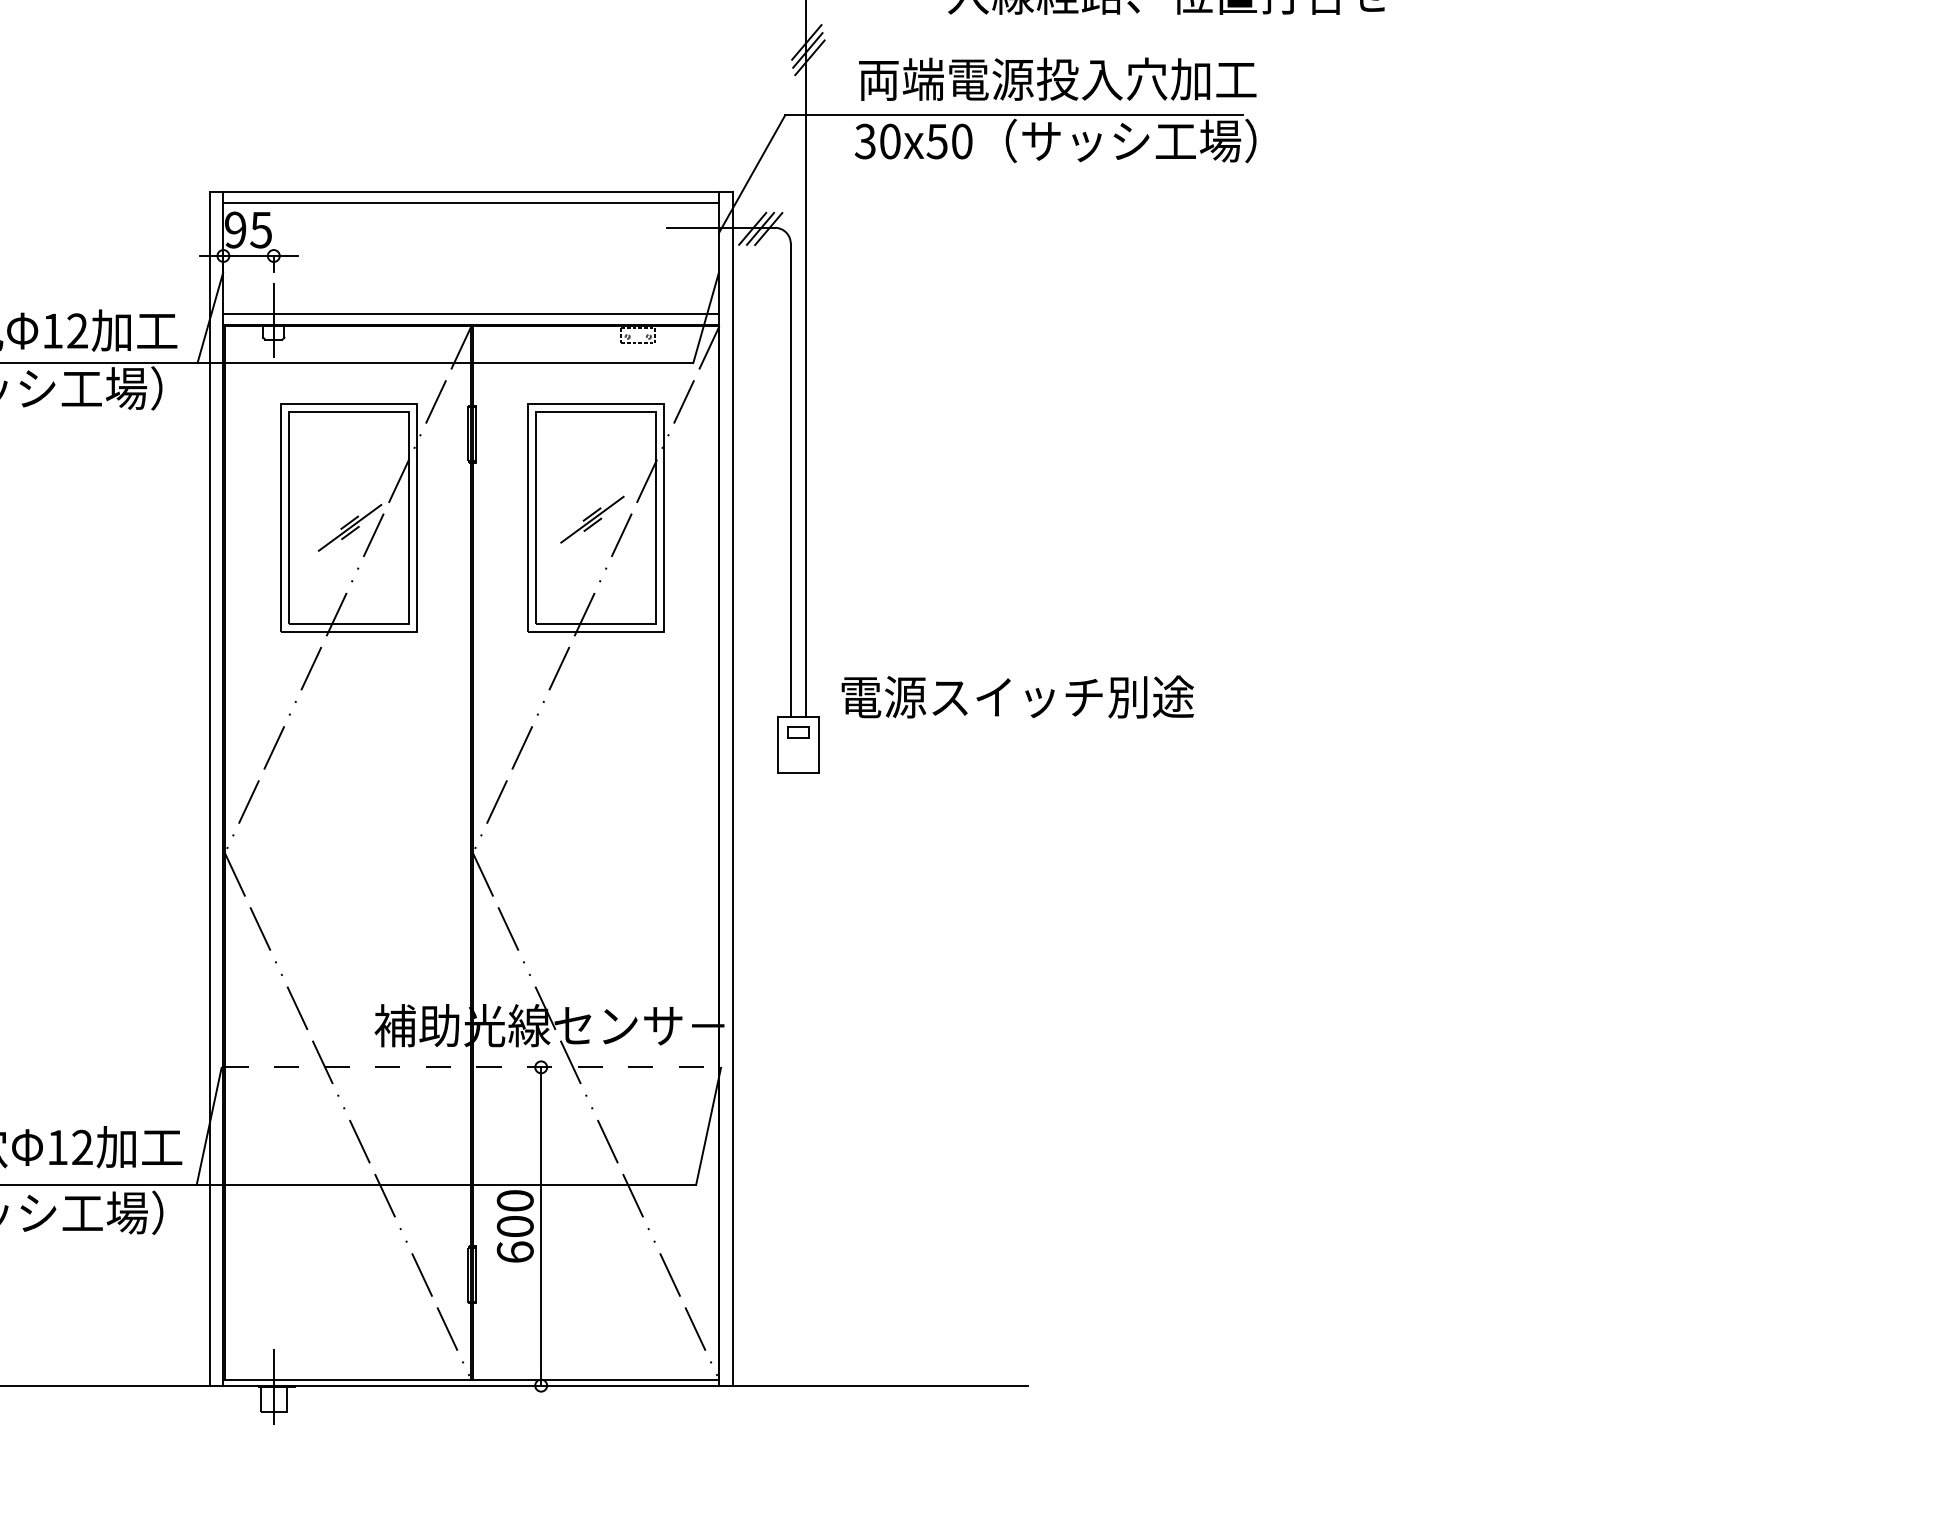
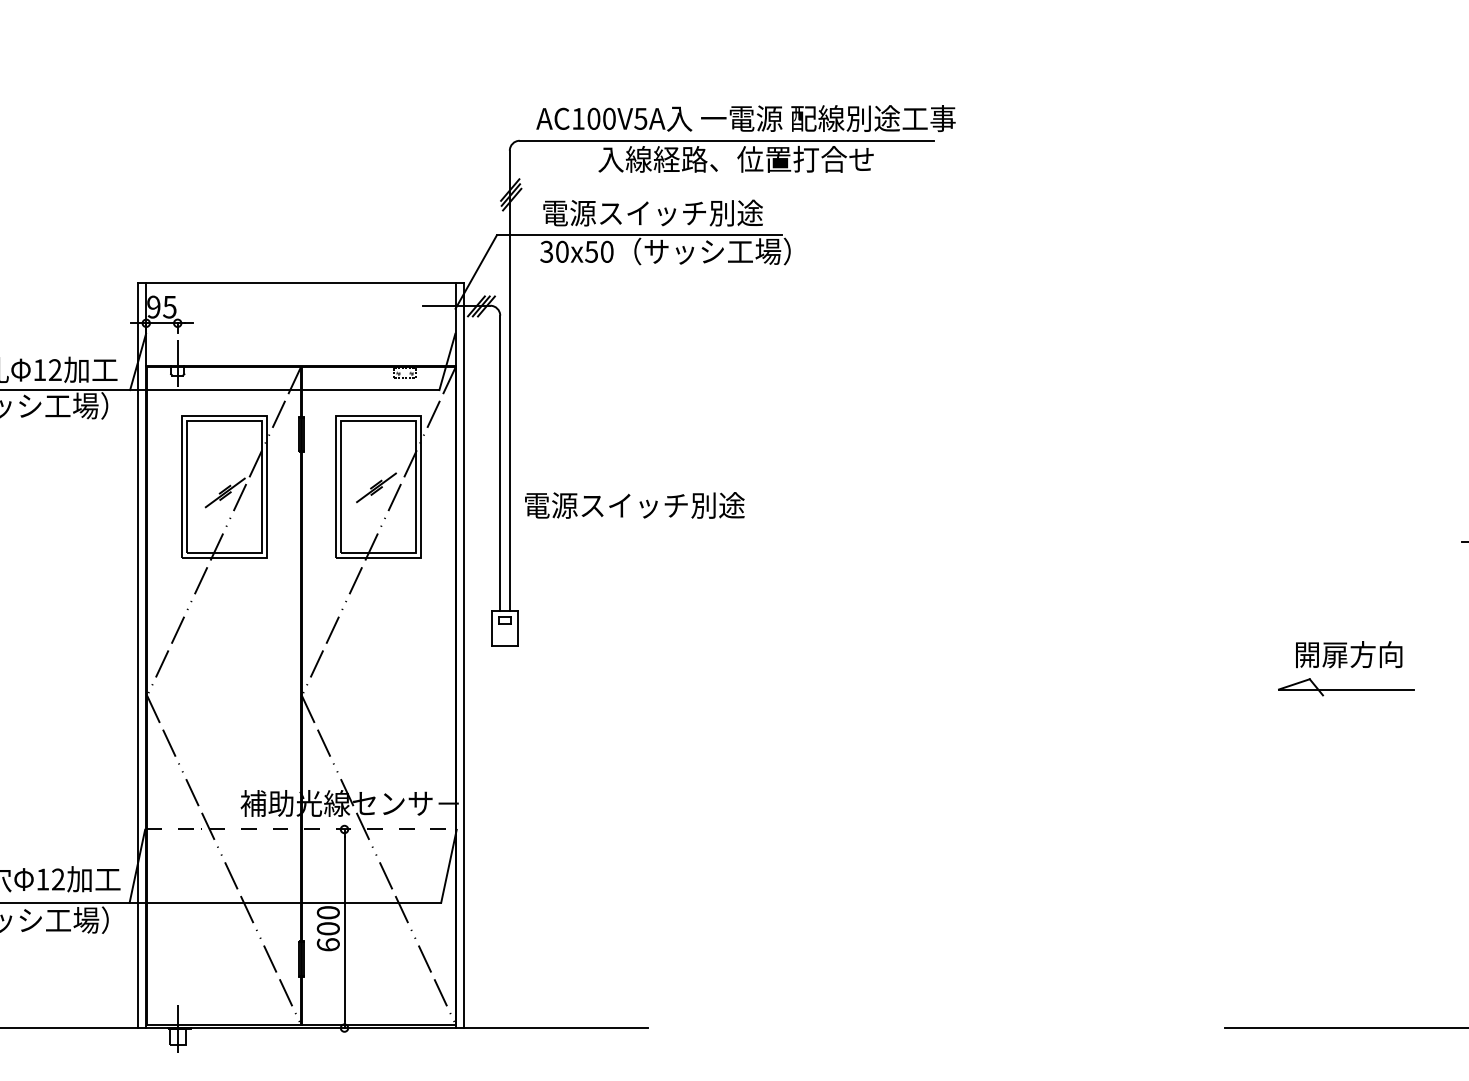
text: (1057, 78) -> (666, 212), 両端電源投入穴加工 -> 電源スイッチ別途
line: (470, 203) -> (300, 290), removed
line: (470, 314) -> (300, 359), removed
text: (1017, 697) -> (634, 505), moved

